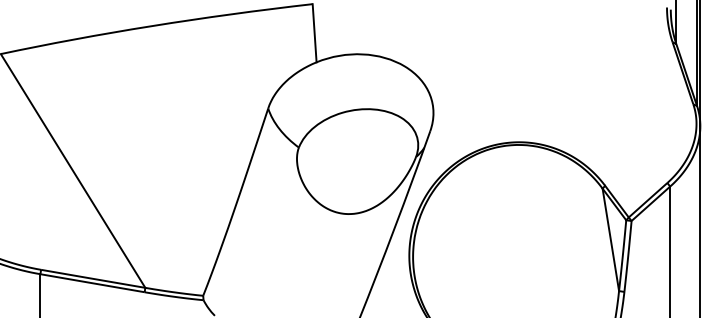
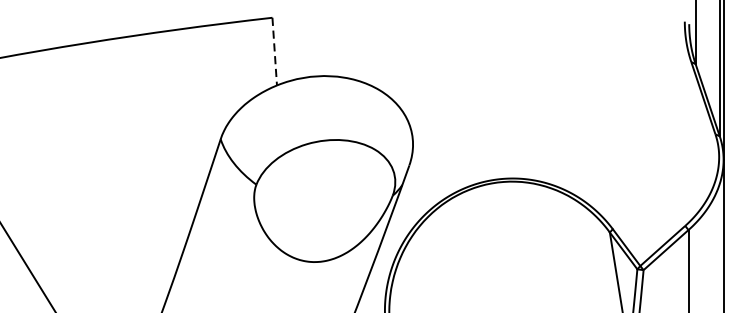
line: (314, 33) -> (274, 51), solid -> dashed

